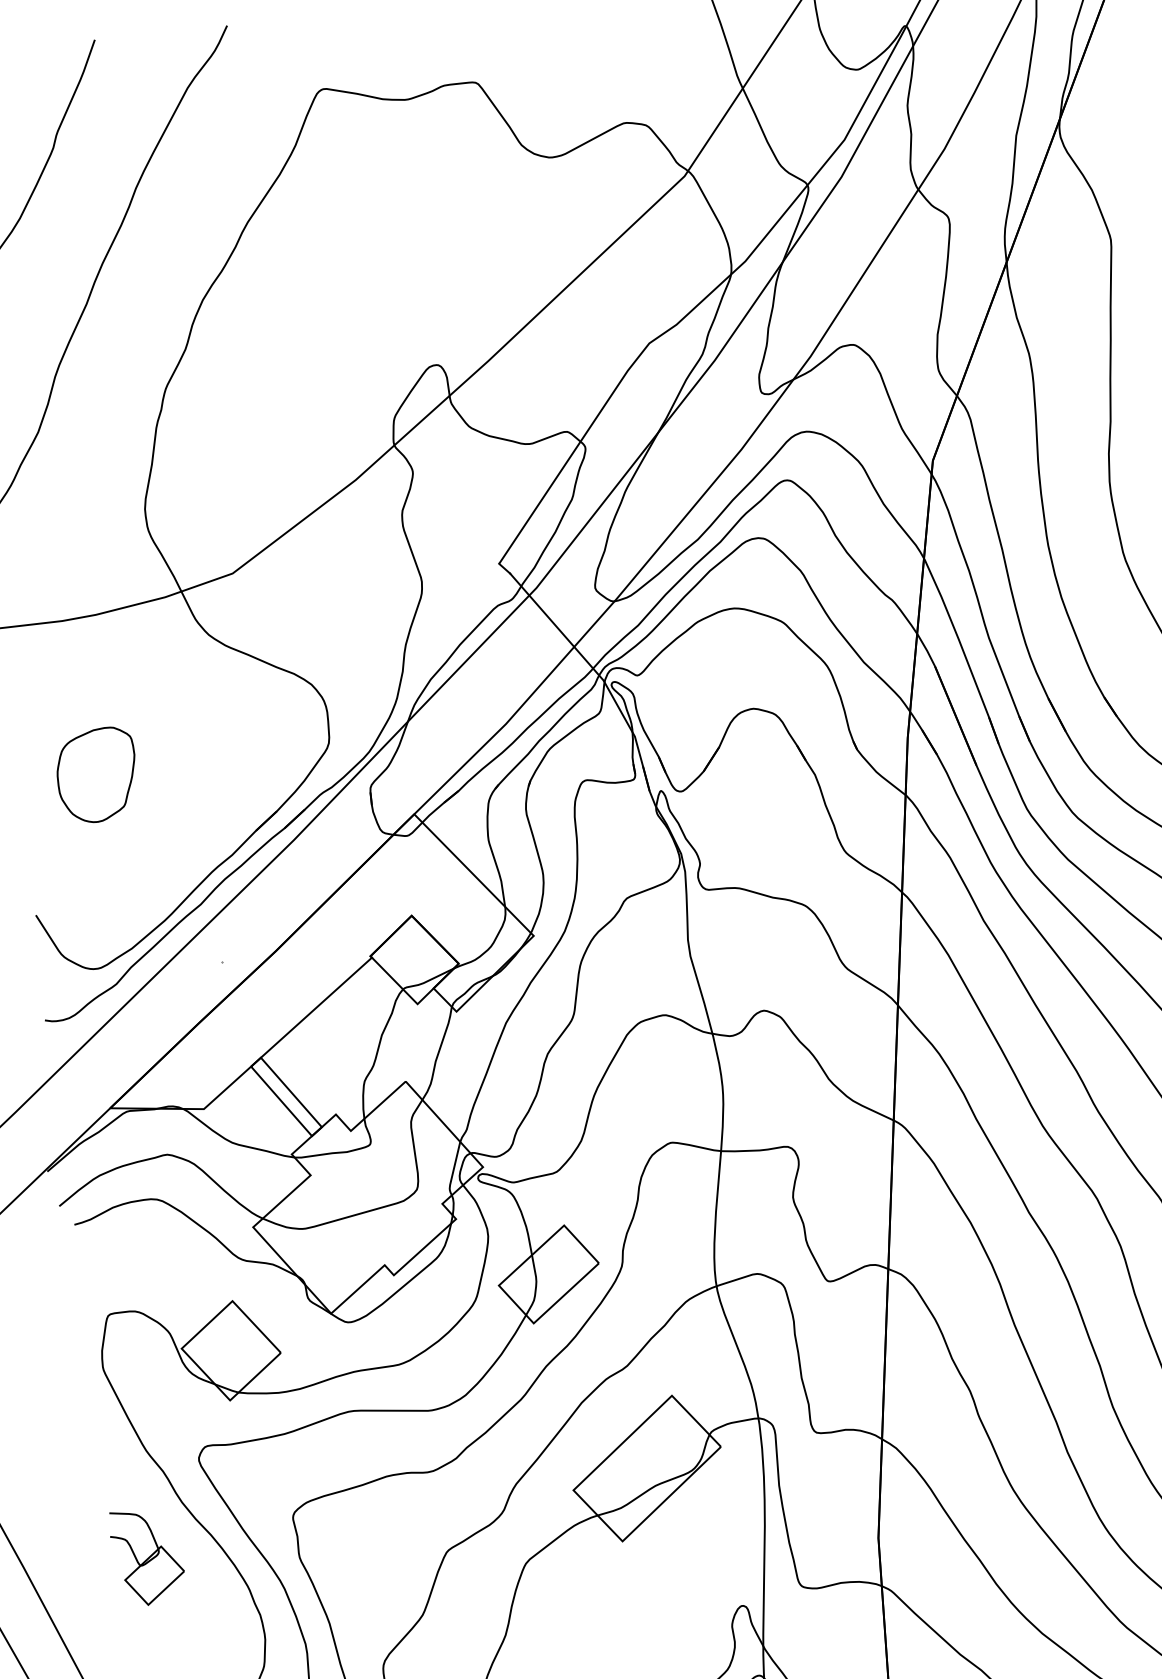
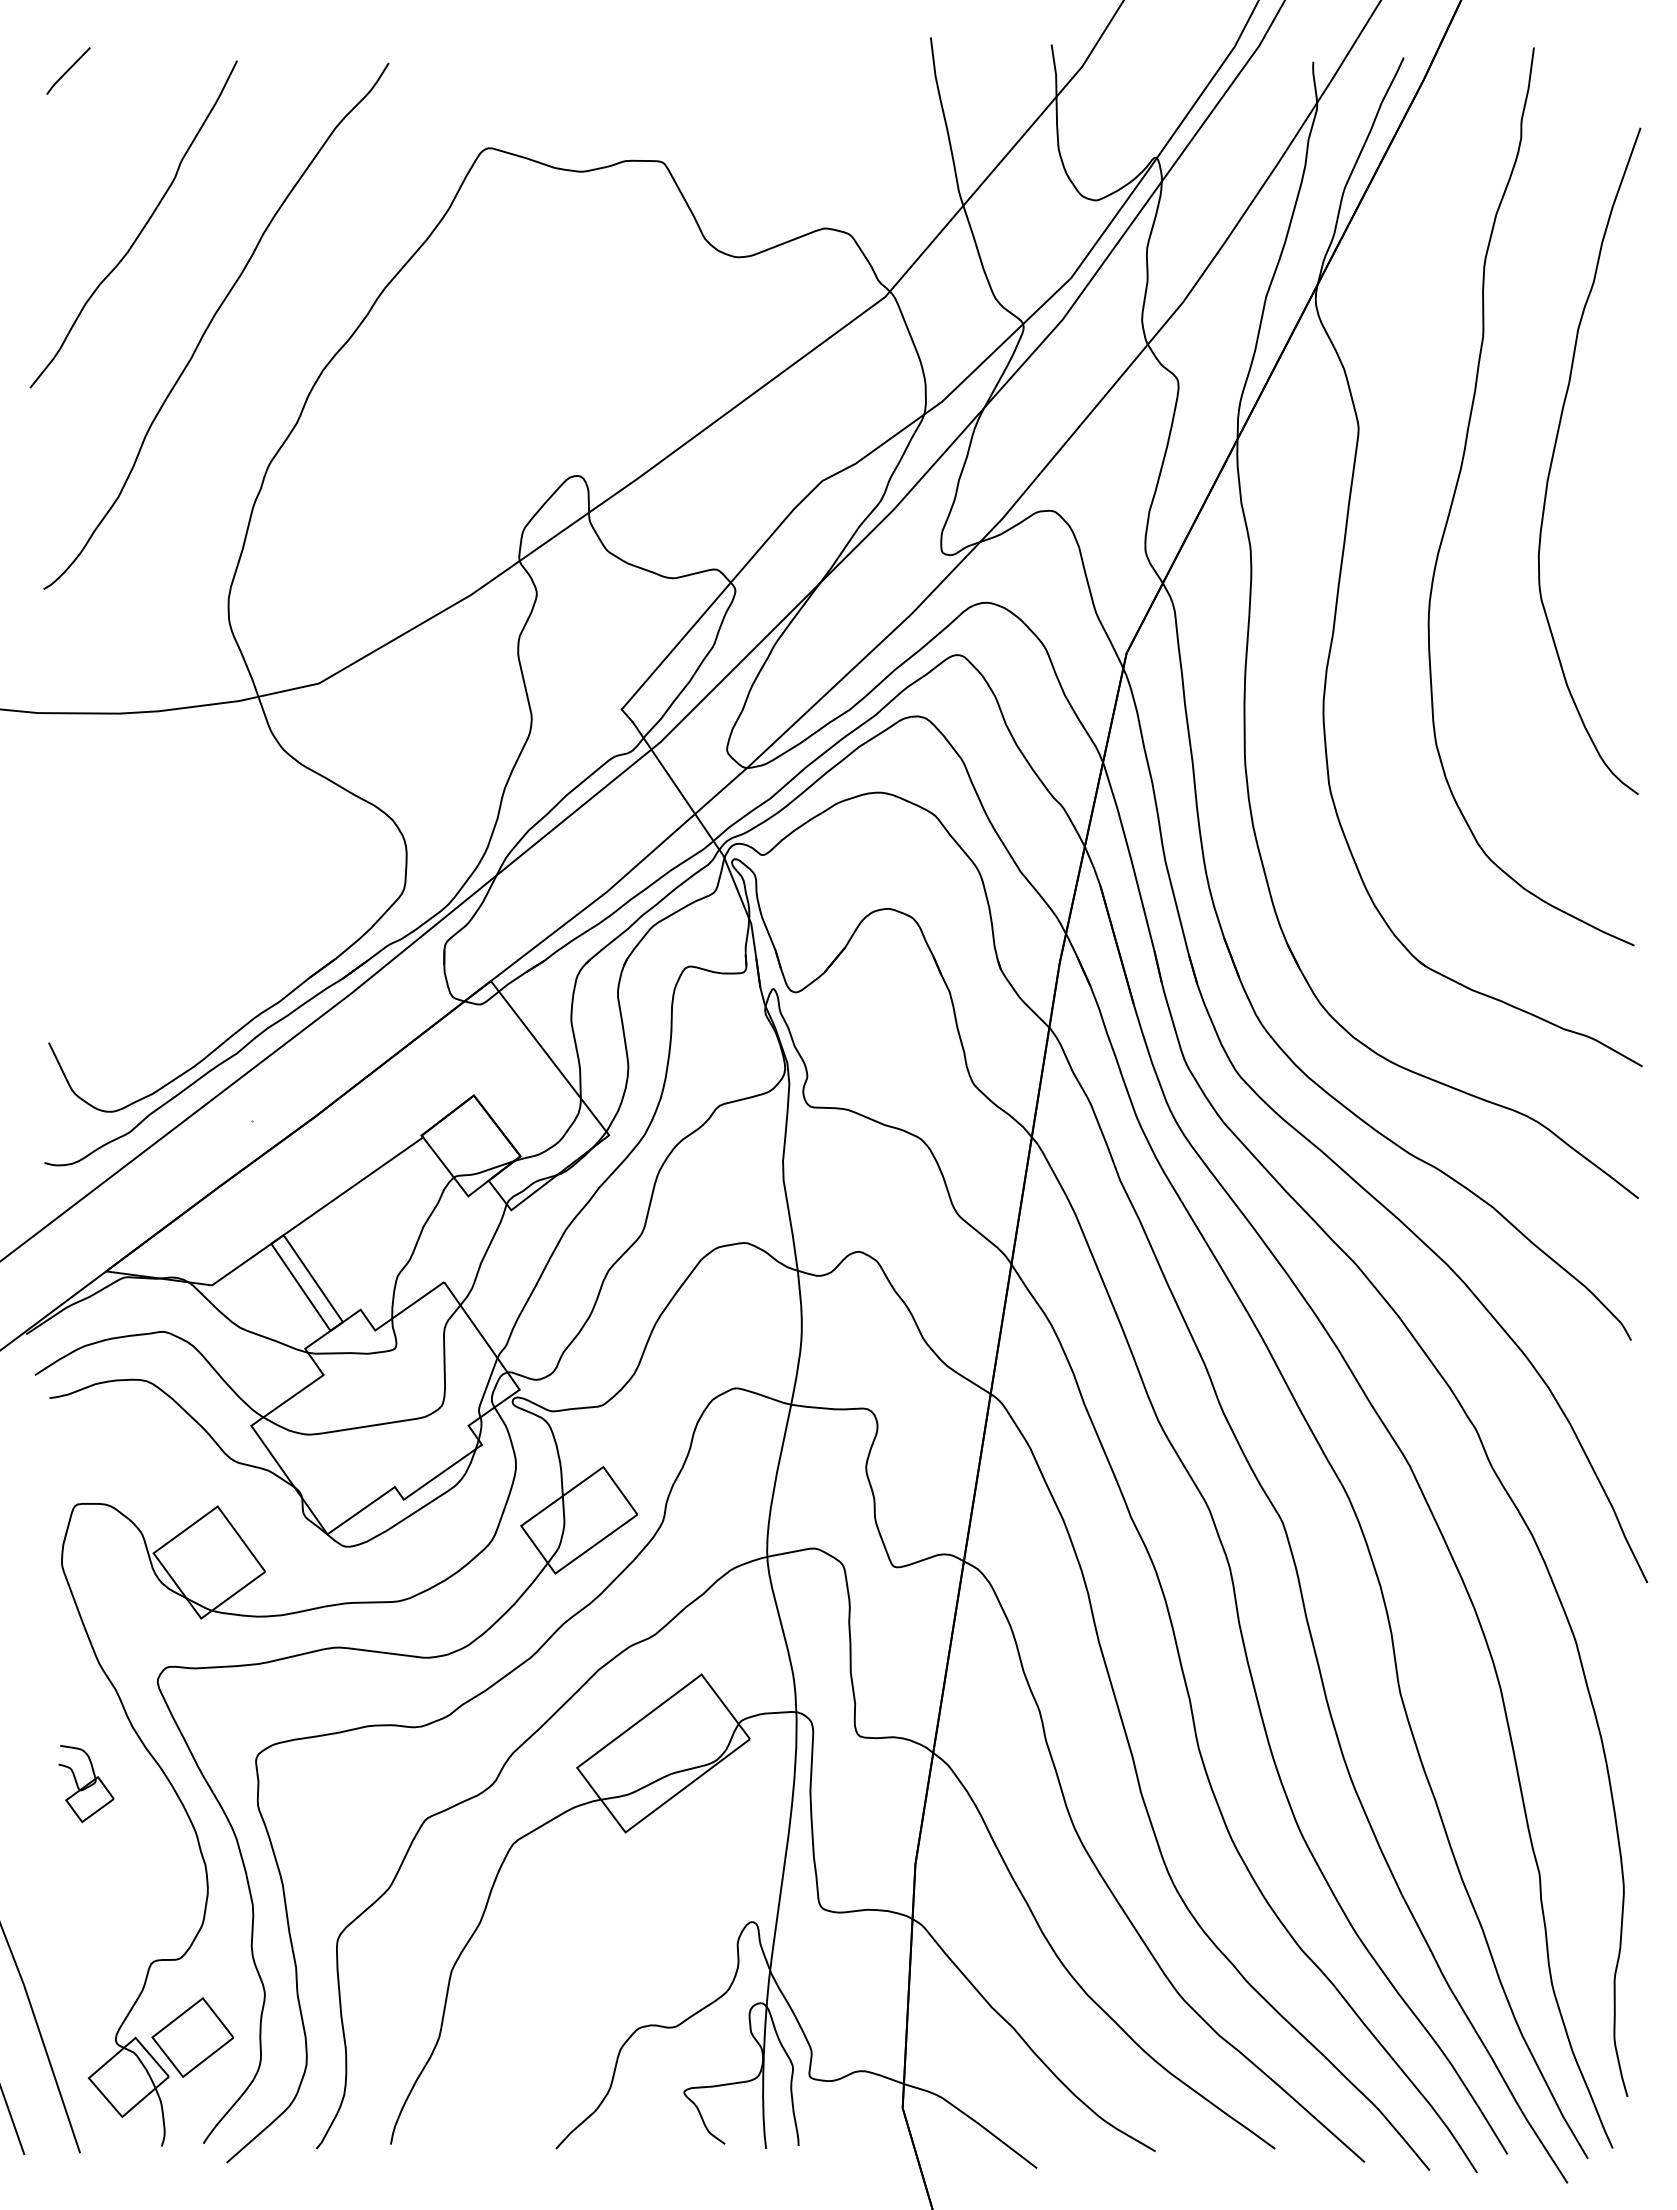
part: (96, 774) -> (137, 892), removed
part: (147, 1556) -> (86, 1783), size x0.7

